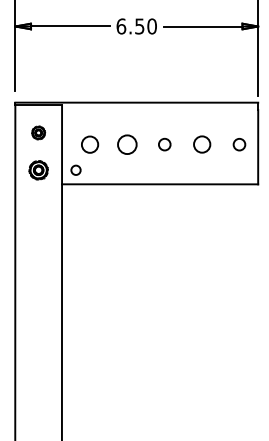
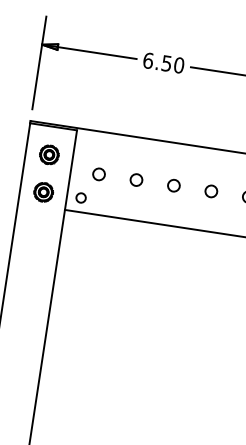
part: (38, 132) -> (49, 154), size x1.43
circle: (89, 144) -> (98, 174), size x0.71
circle: (127, 144) -> (136, 179), size x0.62
circle: (201, 144) -> (210, 191), size x0.71

